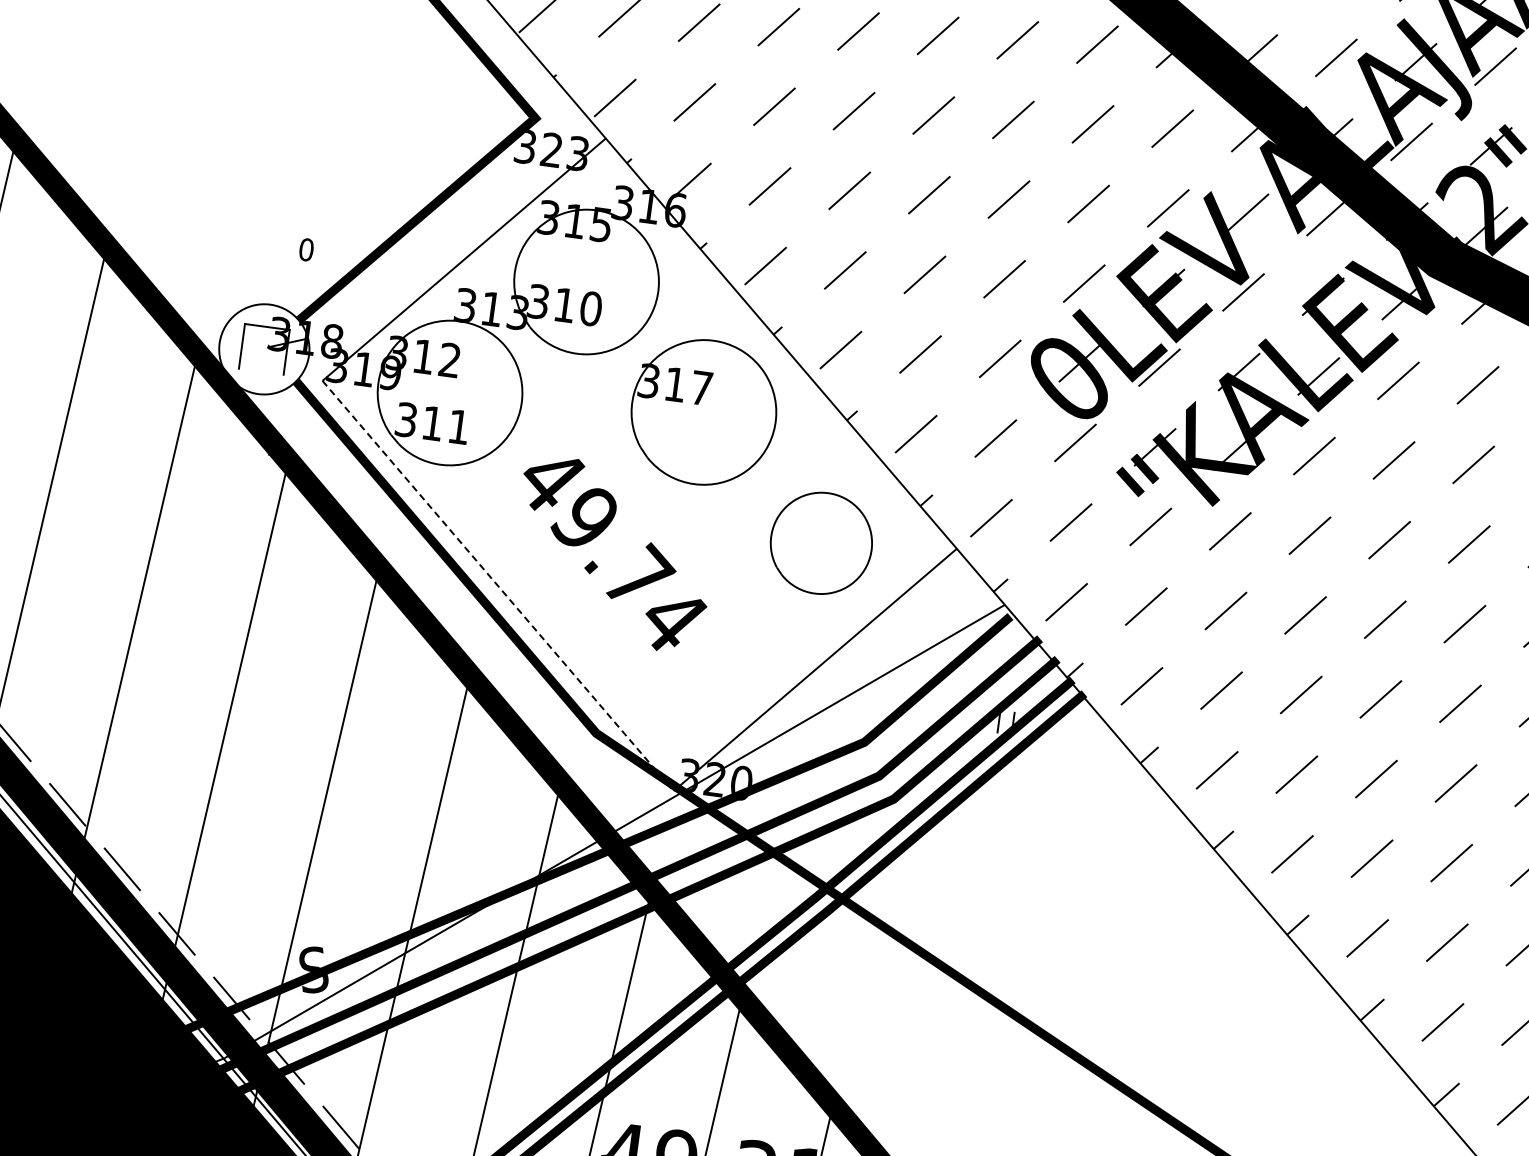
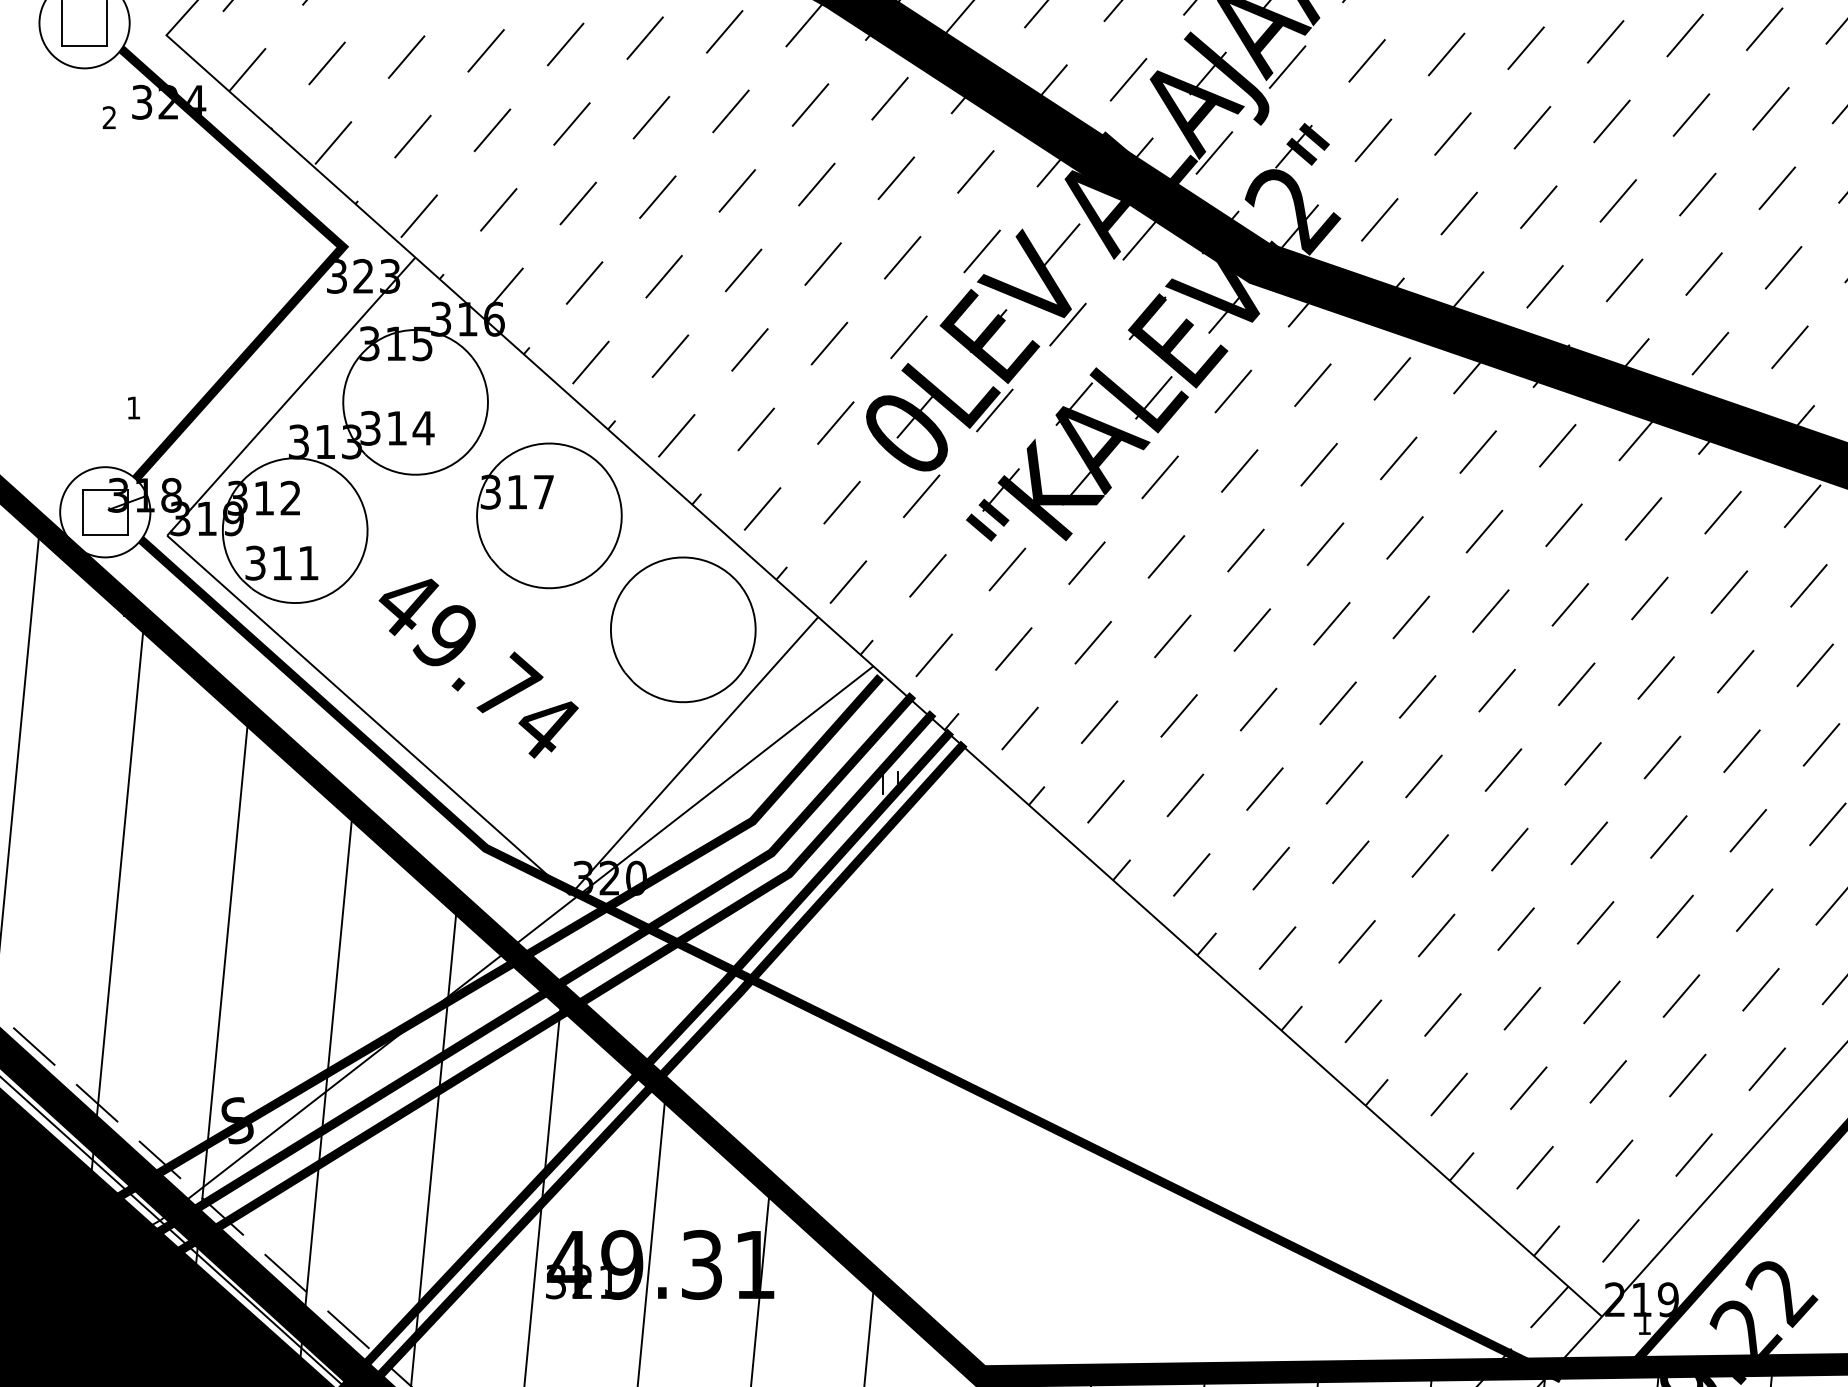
text: (306, 249) -> (133, 407), 0 -> 1
text: (591, 307) -> (423, 427), 310 -> 314
line: (260, 371) -> (104, 534), added
part: (821, 542) -> (683, 629), size x1.43
line: (497, 586) -> (368, 715), dashed -> solid

